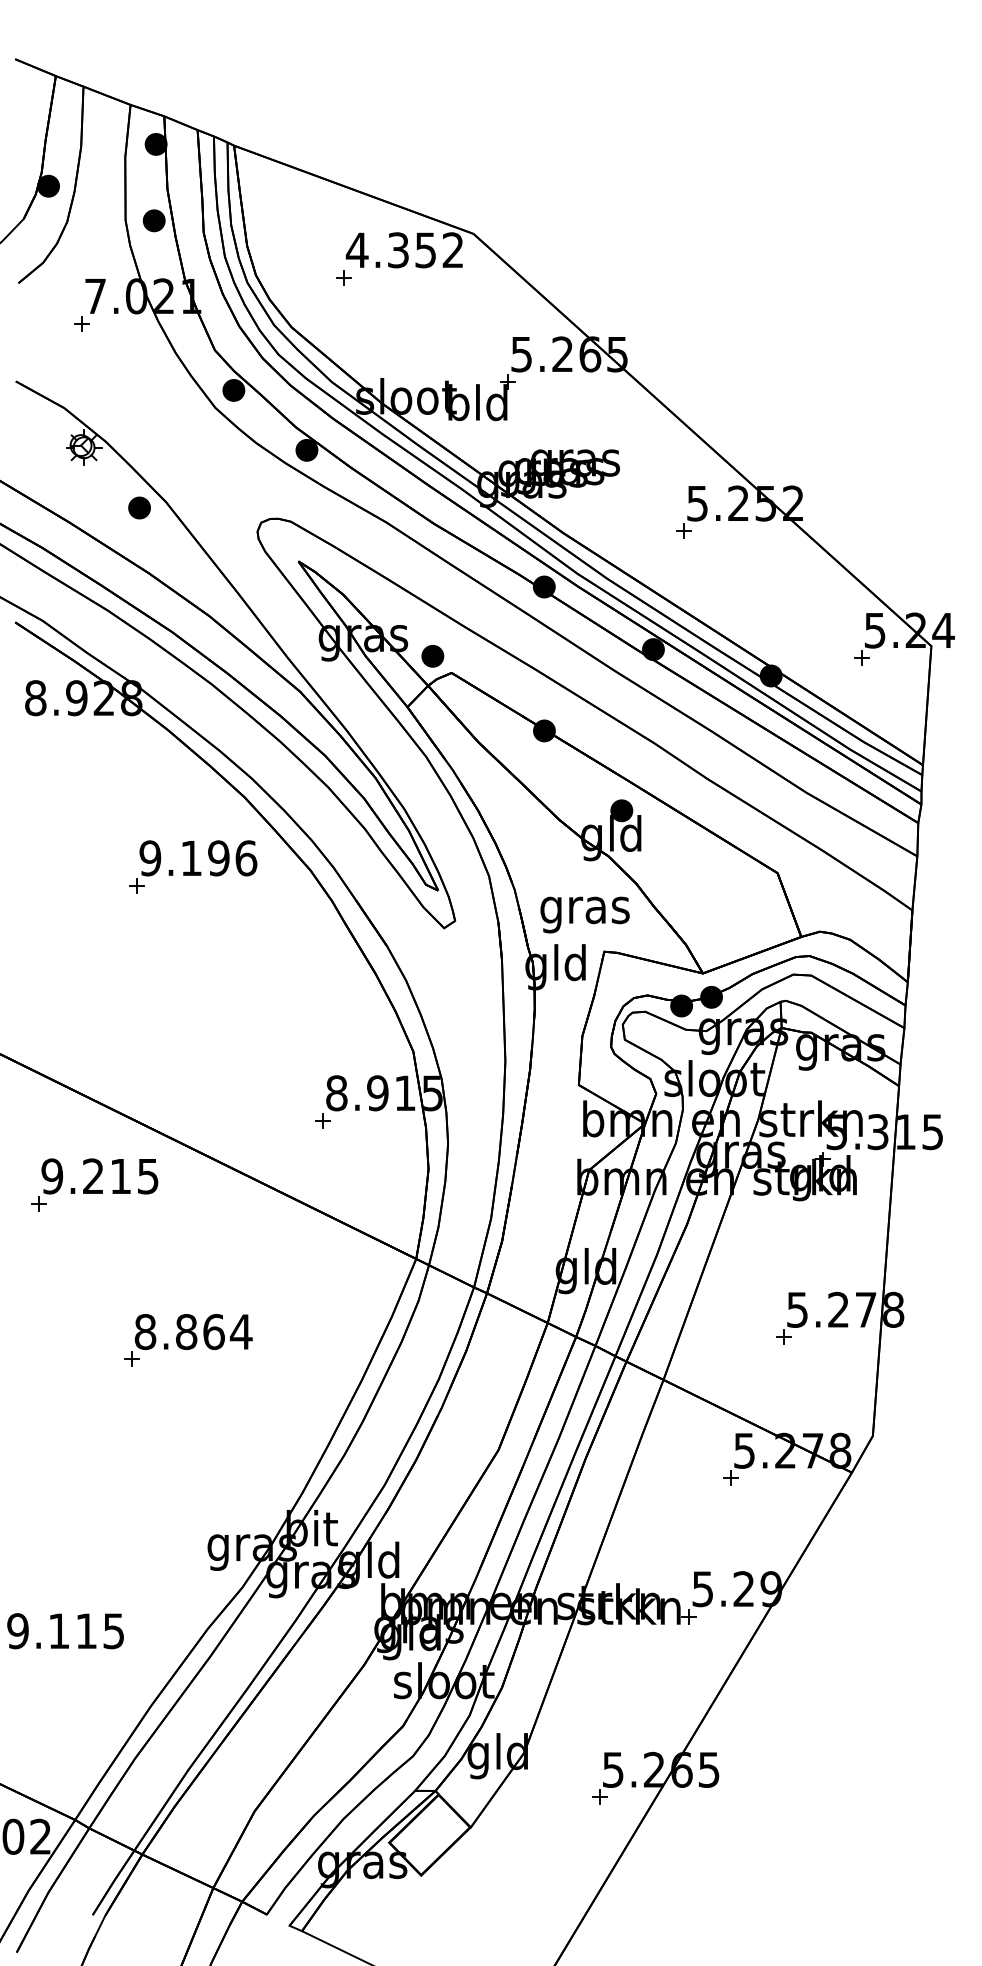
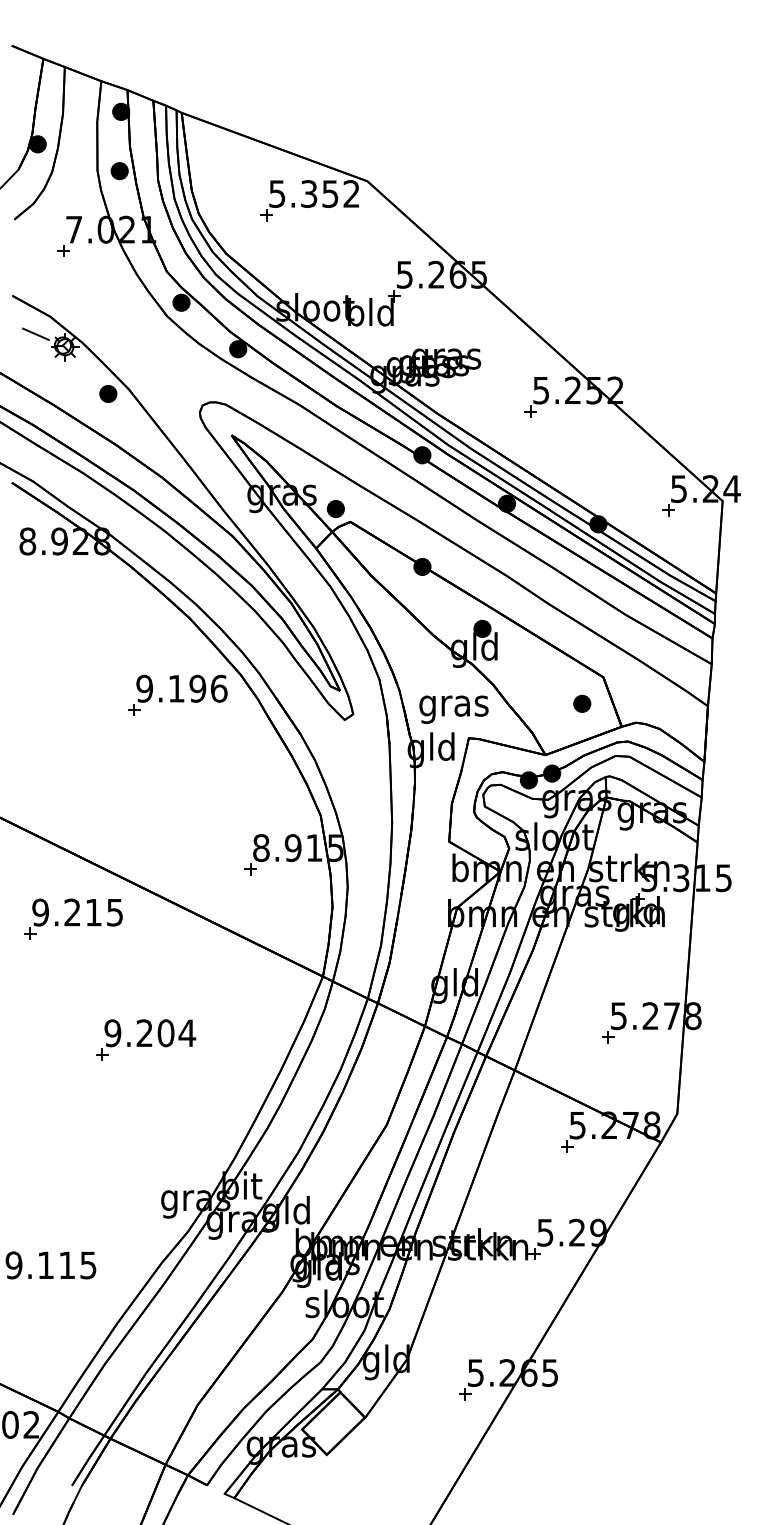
text: (357, 249) -> (277, 193), 4.352 -> 5.352
line: (45, 430) -> (35, 333), added
part: (192, 865) -> (177, 694), moved
part: (750, 906) -> (582, 703), added
text: (179, 1332) -> (139, 1033), 8.864 -> 9.204

